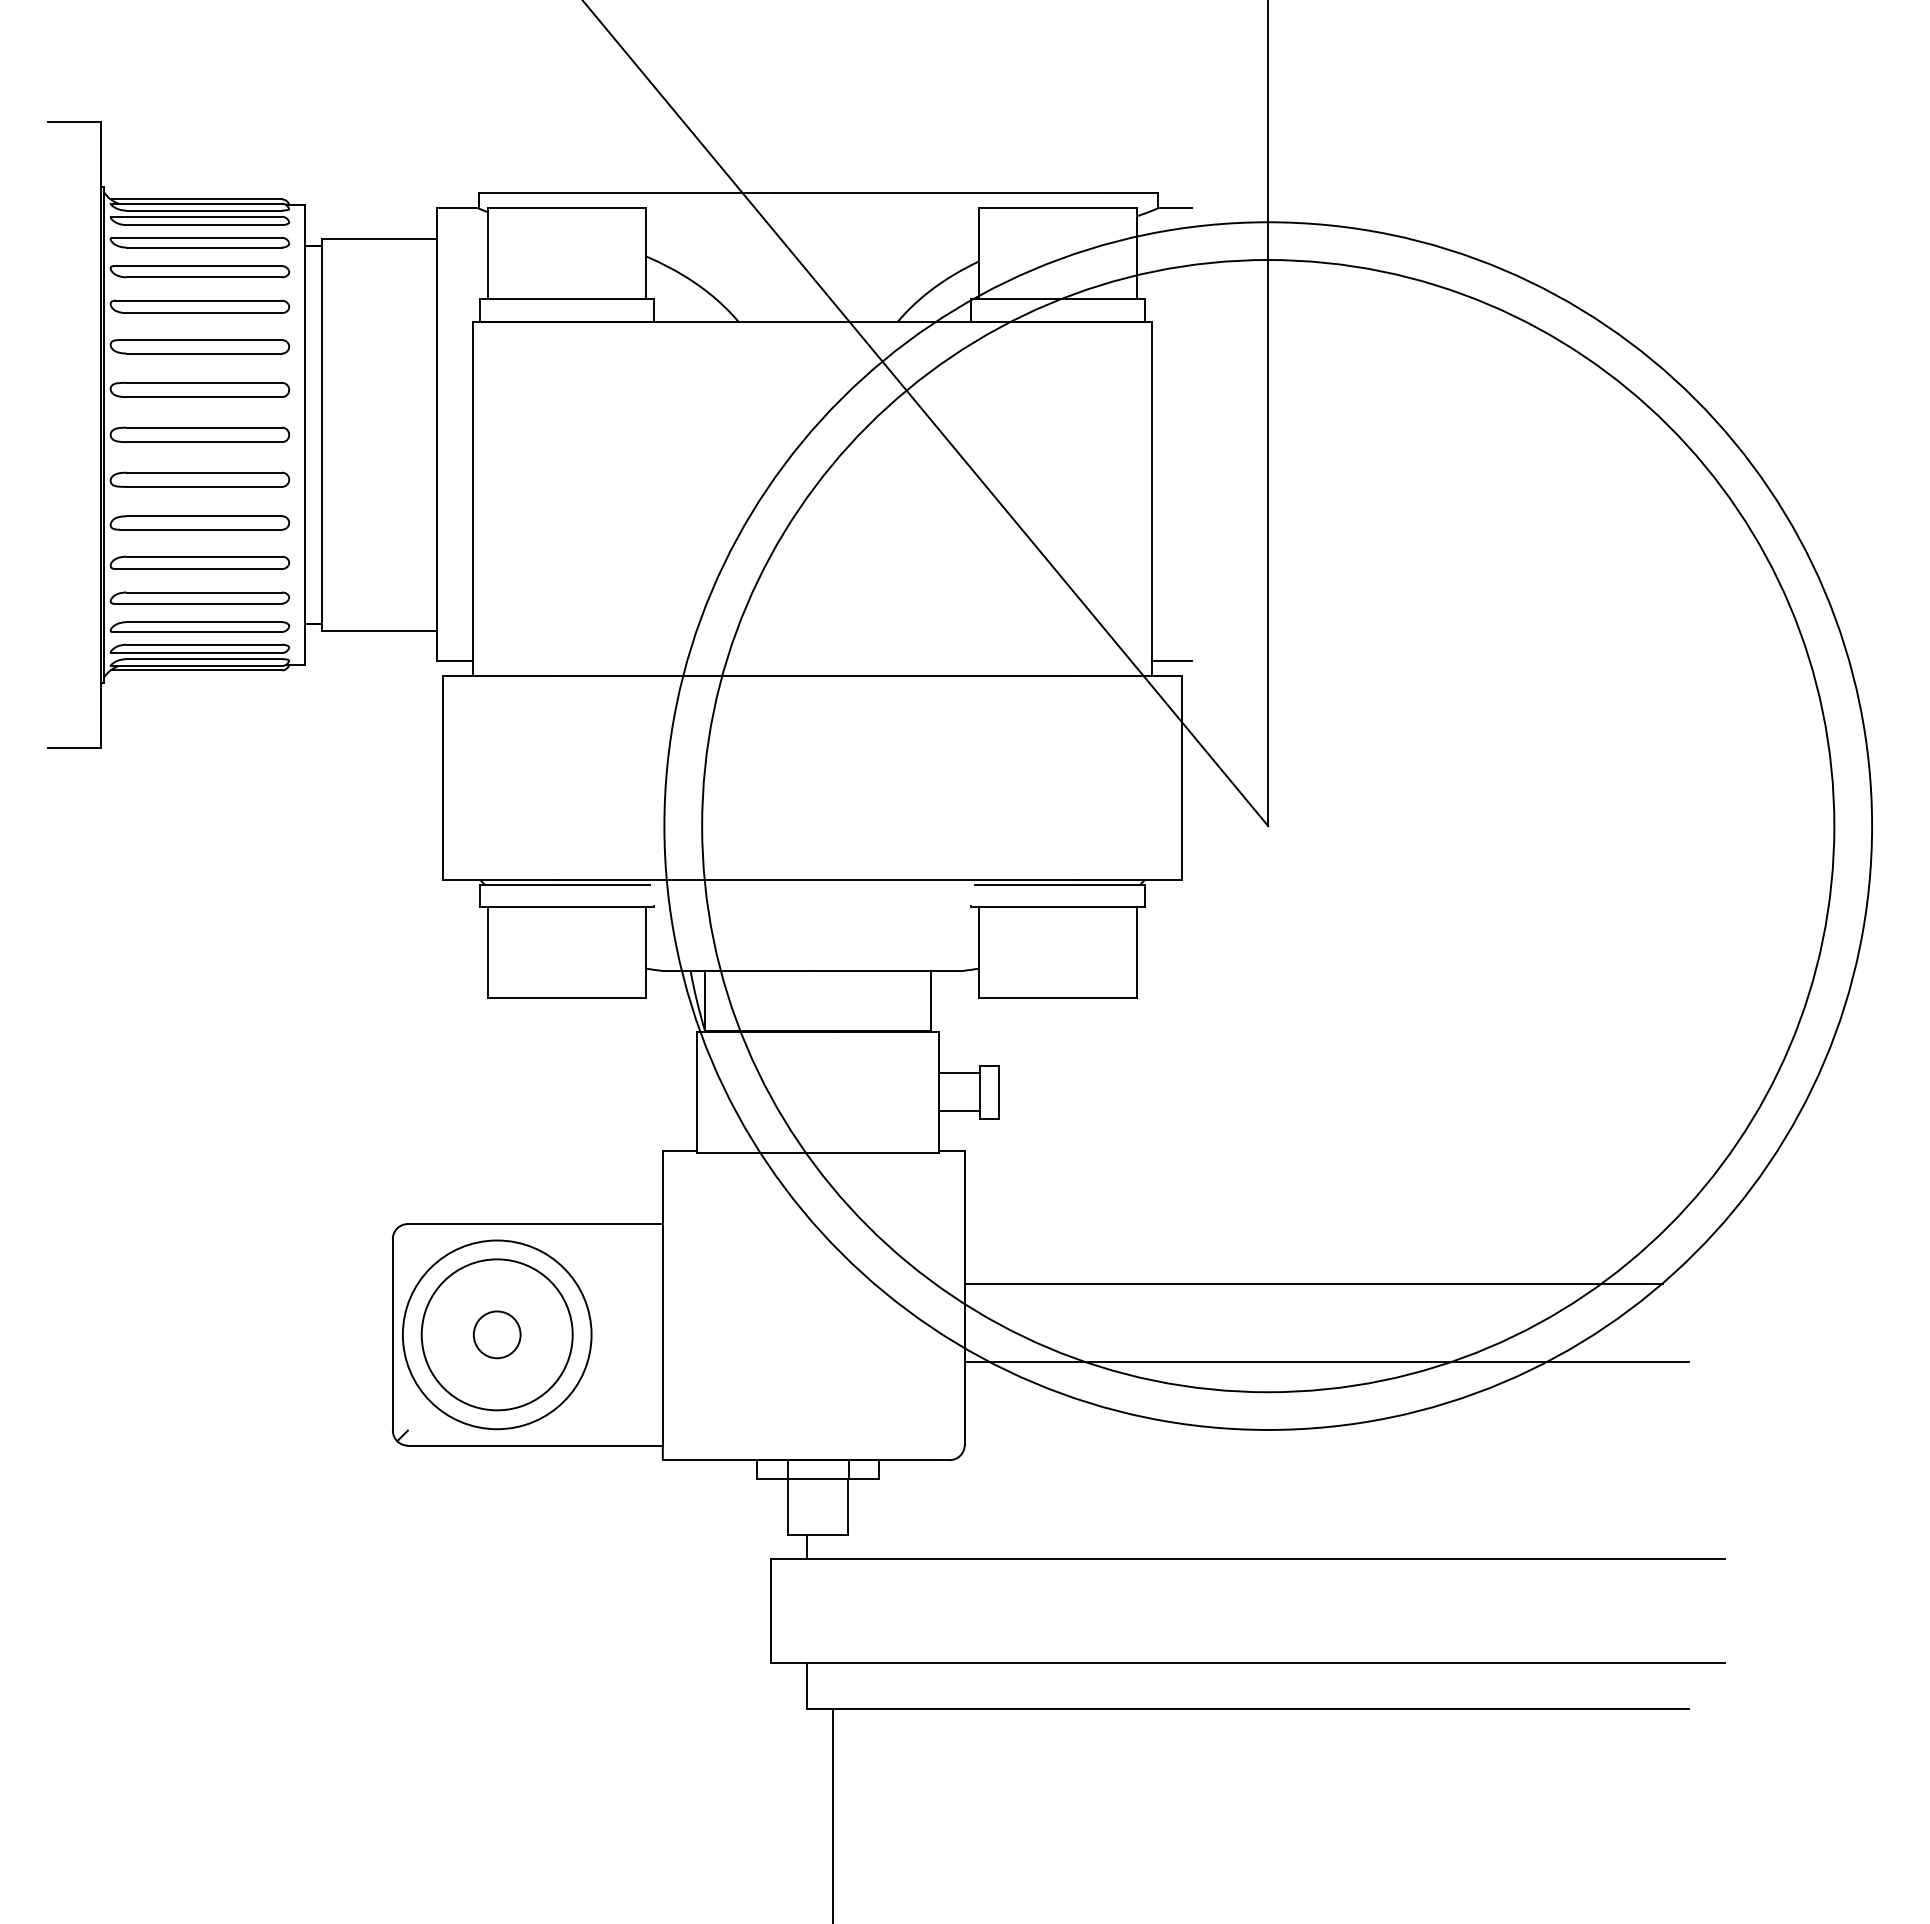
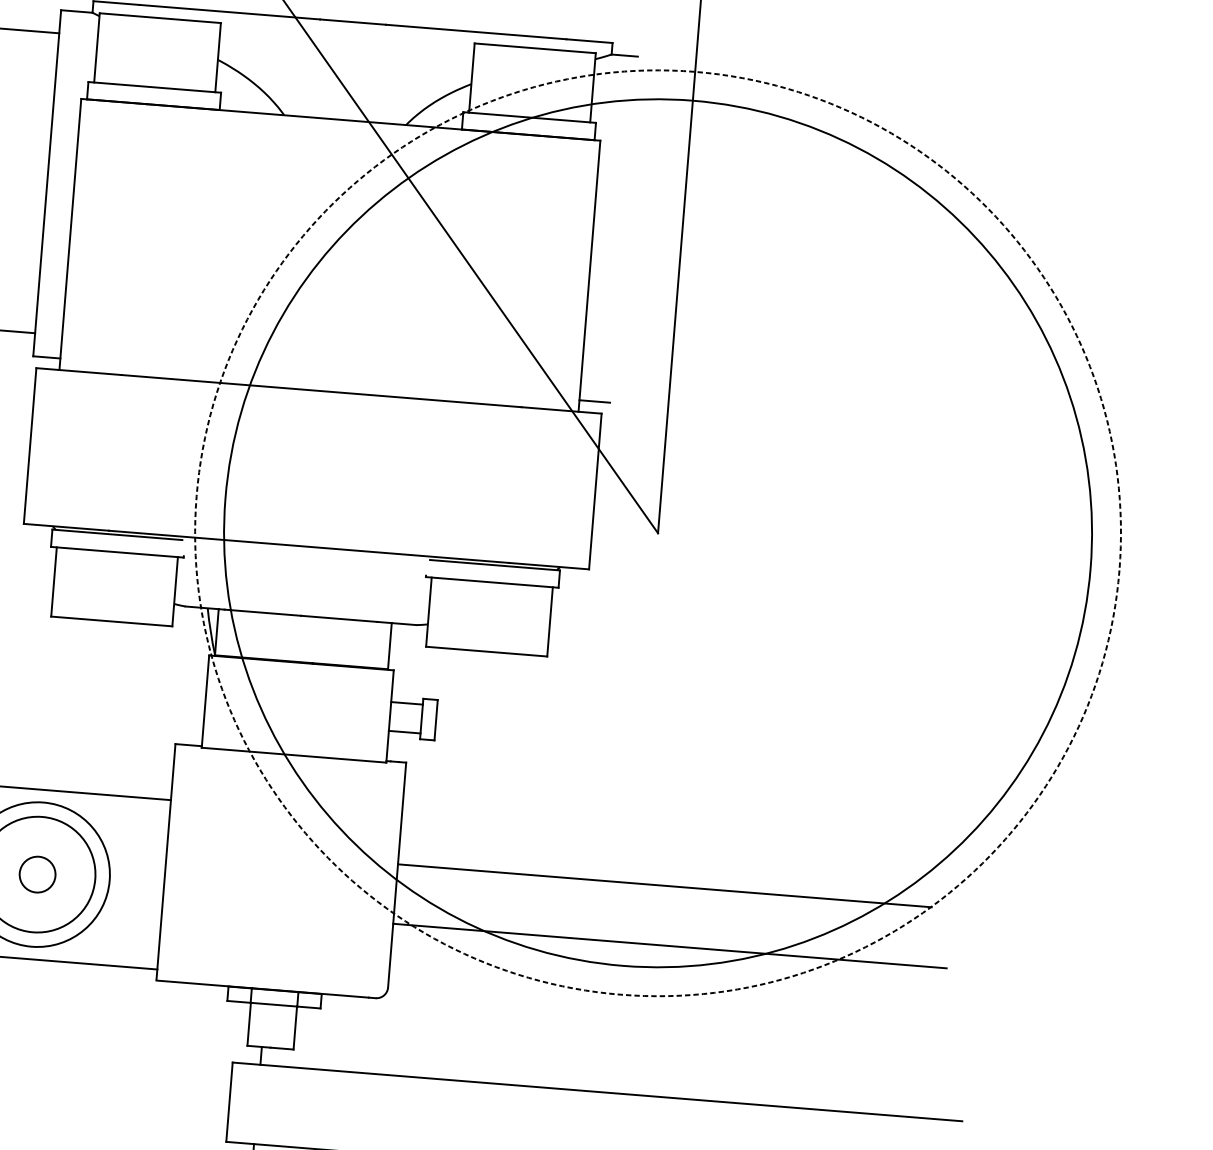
circle: (1268, 825) -> (658, 532), solid -> dashed

